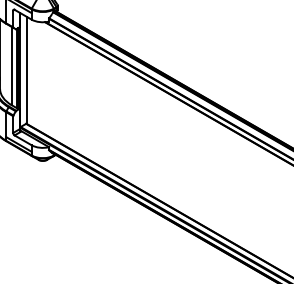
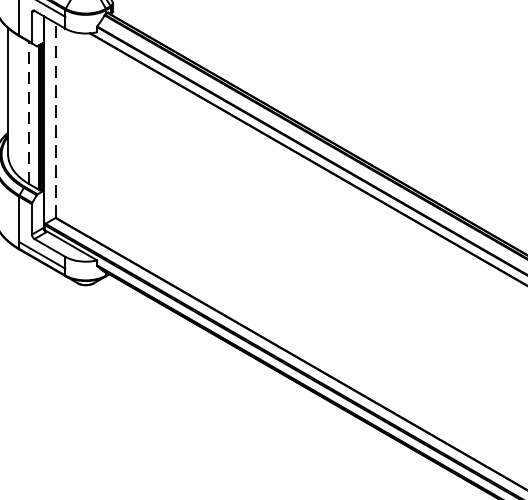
line: (11, 65) -> (28, 112), solid -> dashed
line: (26, 70) -> (56, 121), solid -> dashed

